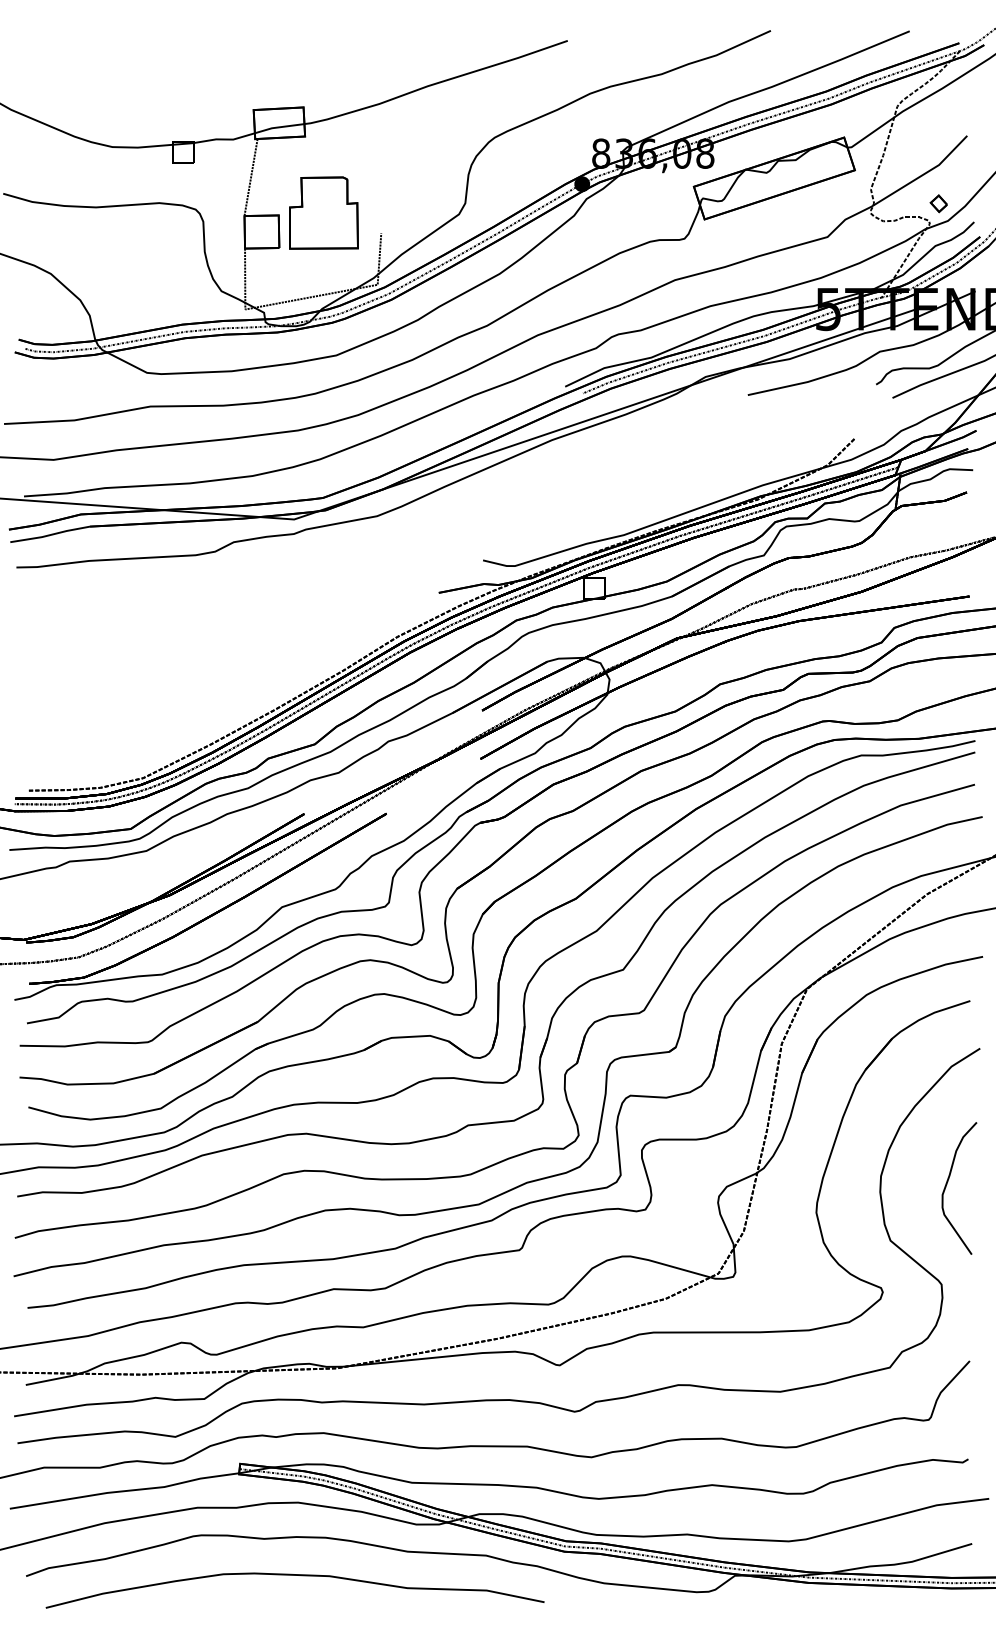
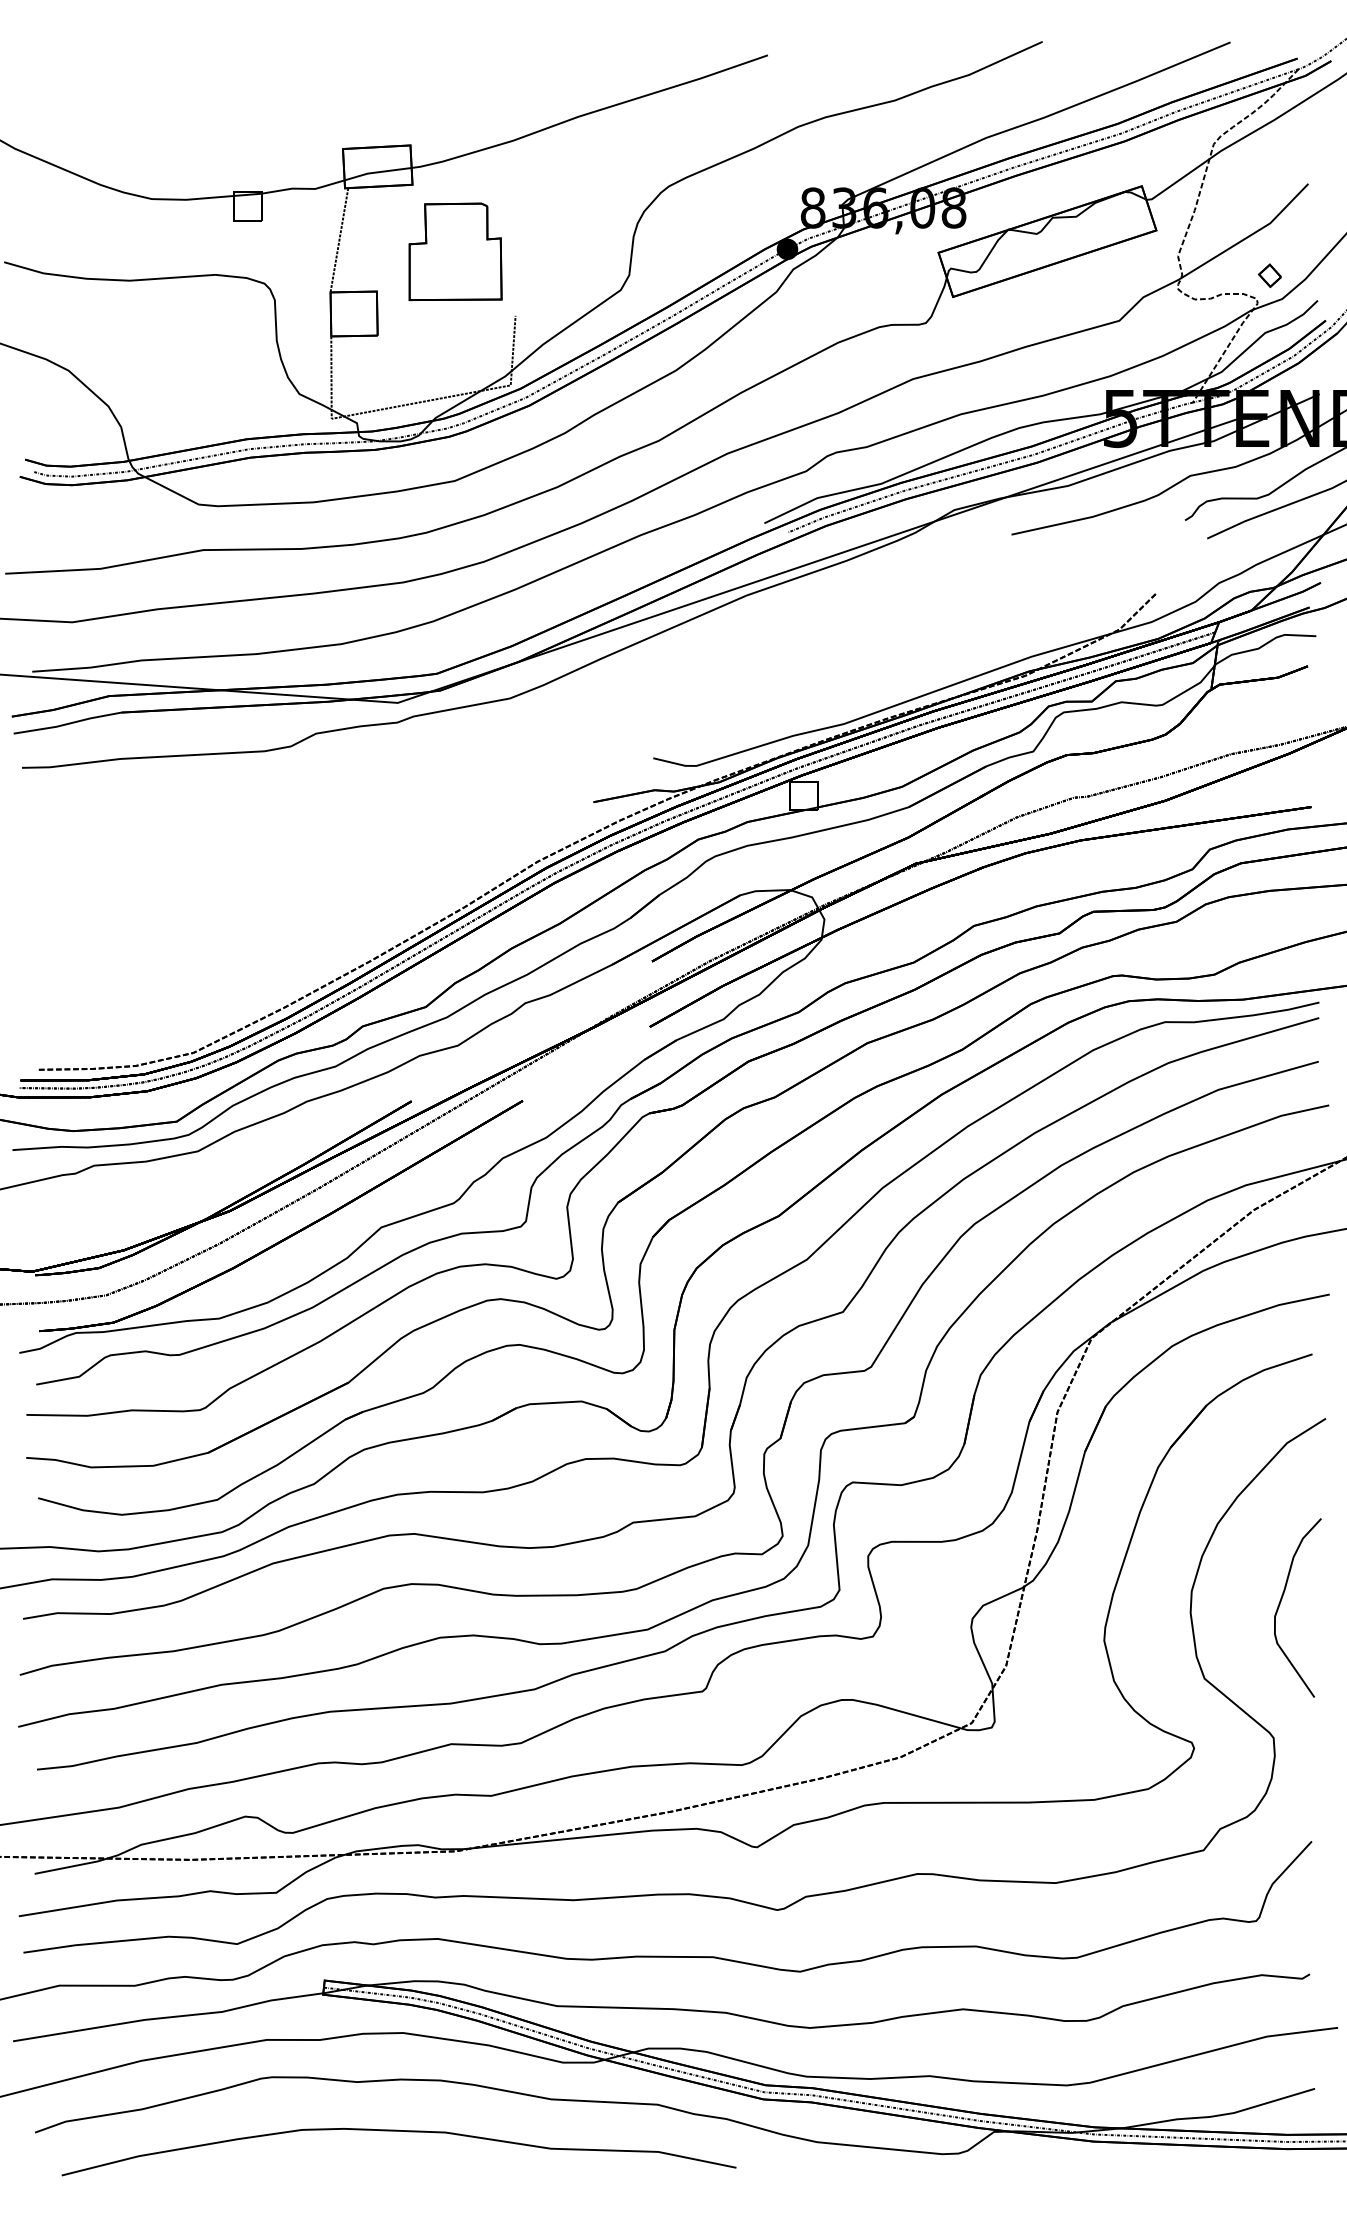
part: (323, 212) -> (455, 251), moved

